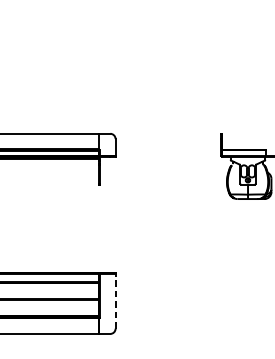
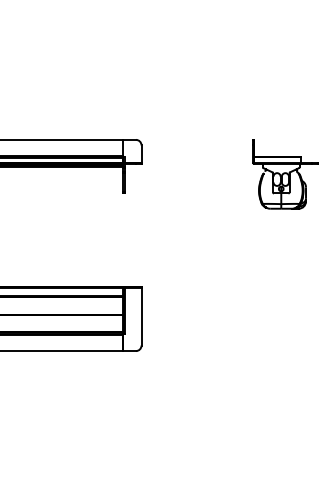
line: (115, 301) -> (141, 316), dashed -> solid

